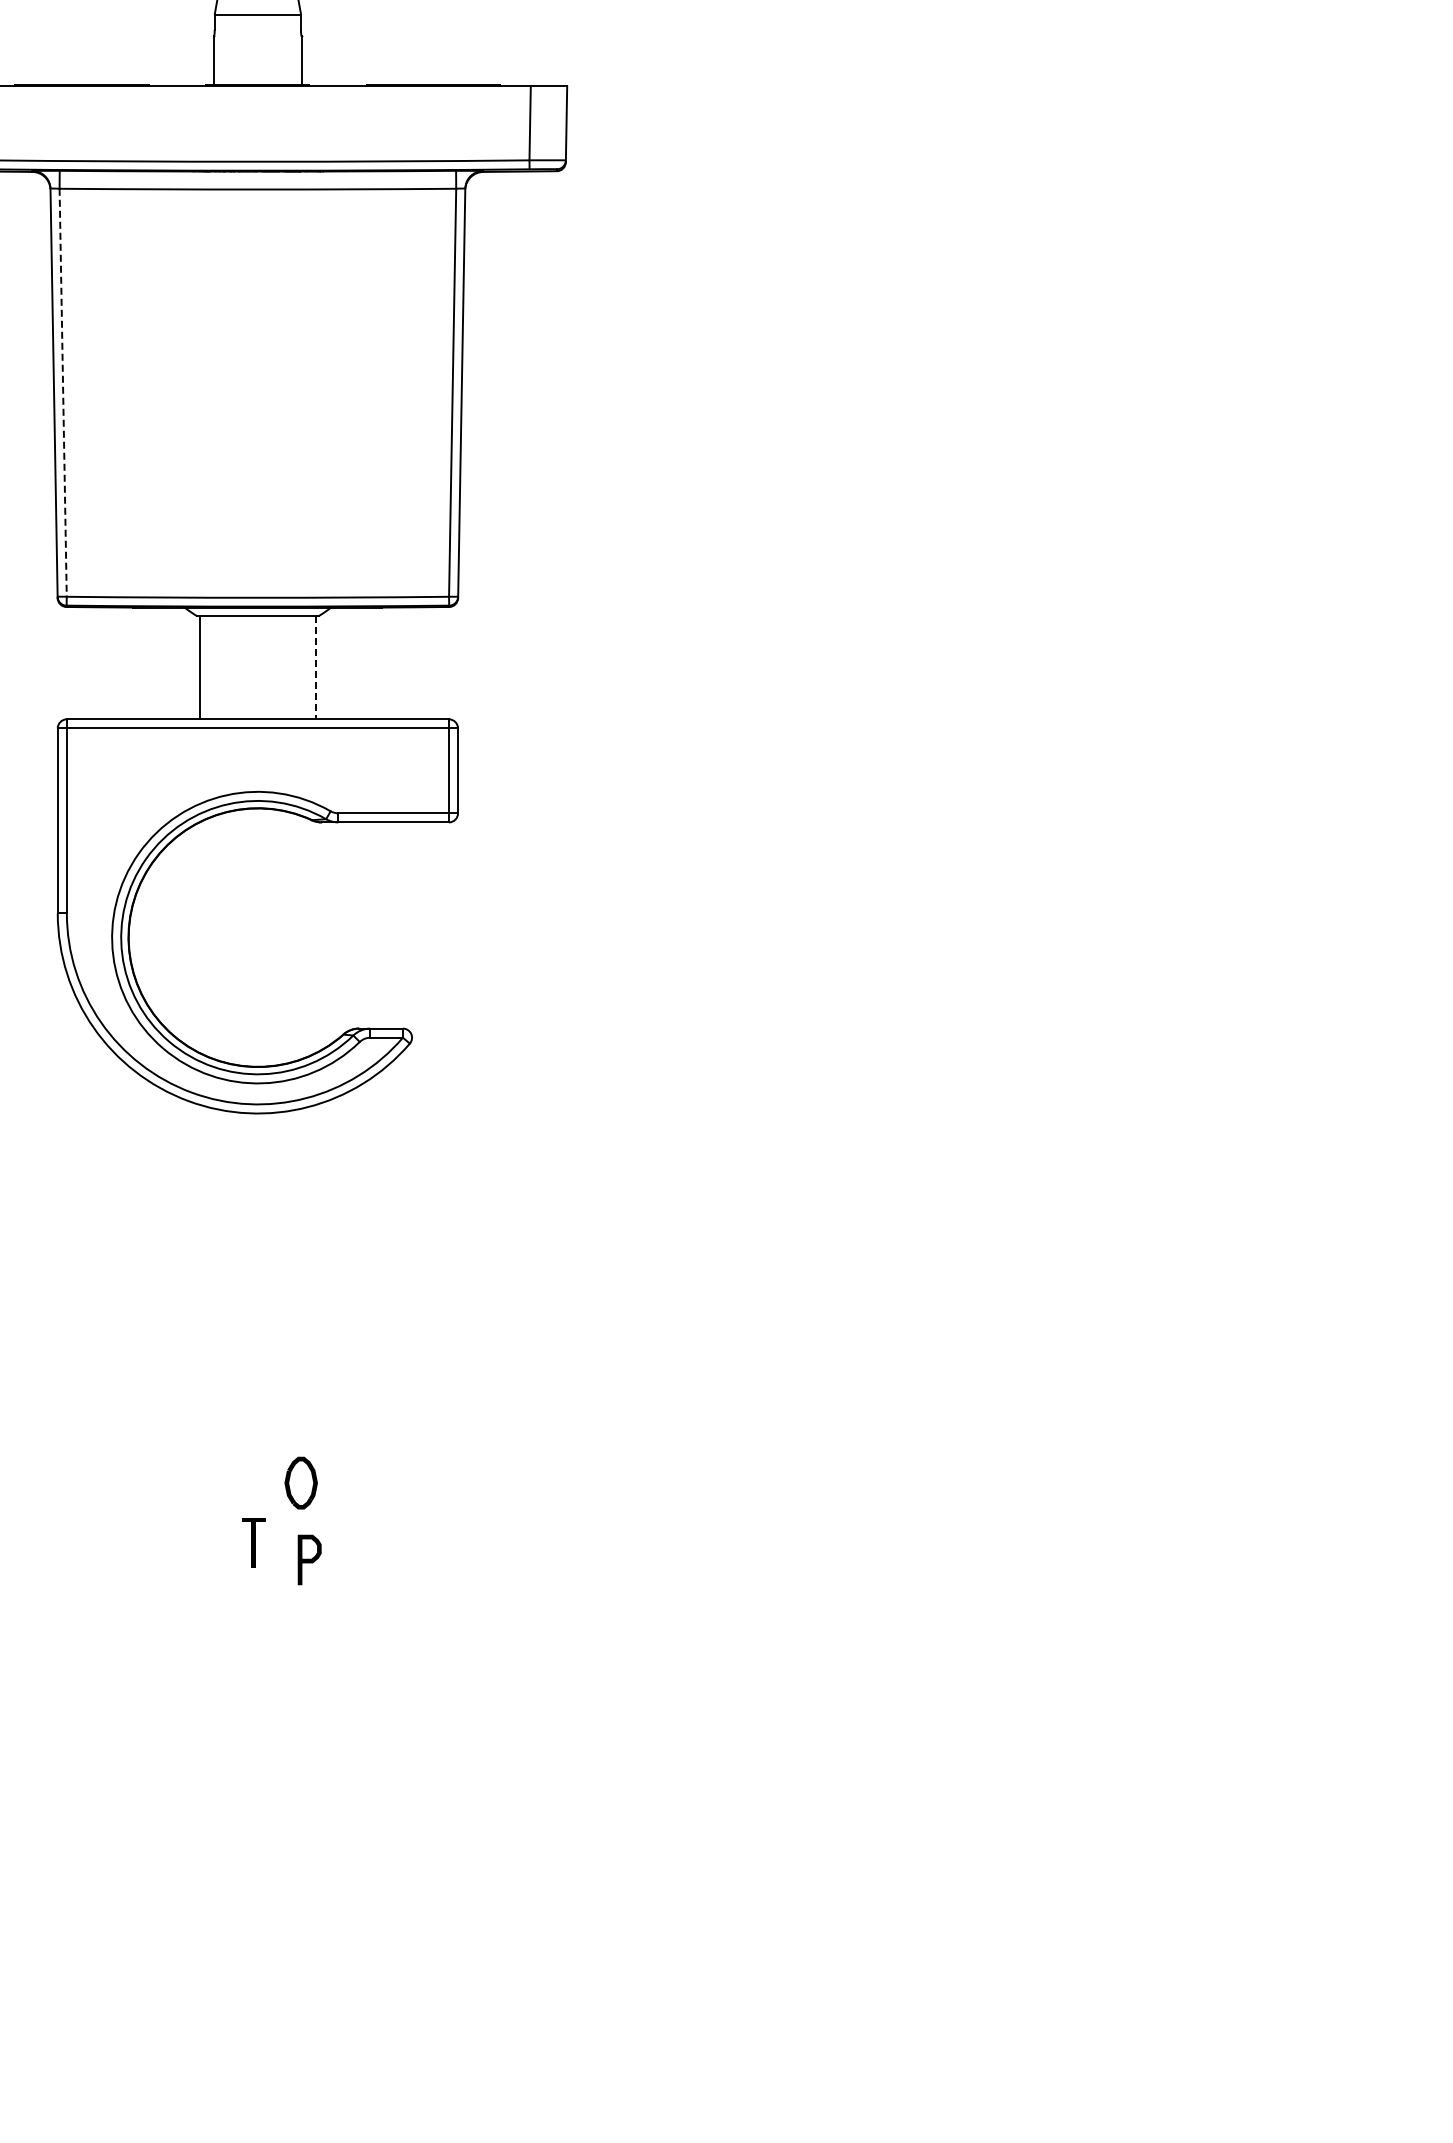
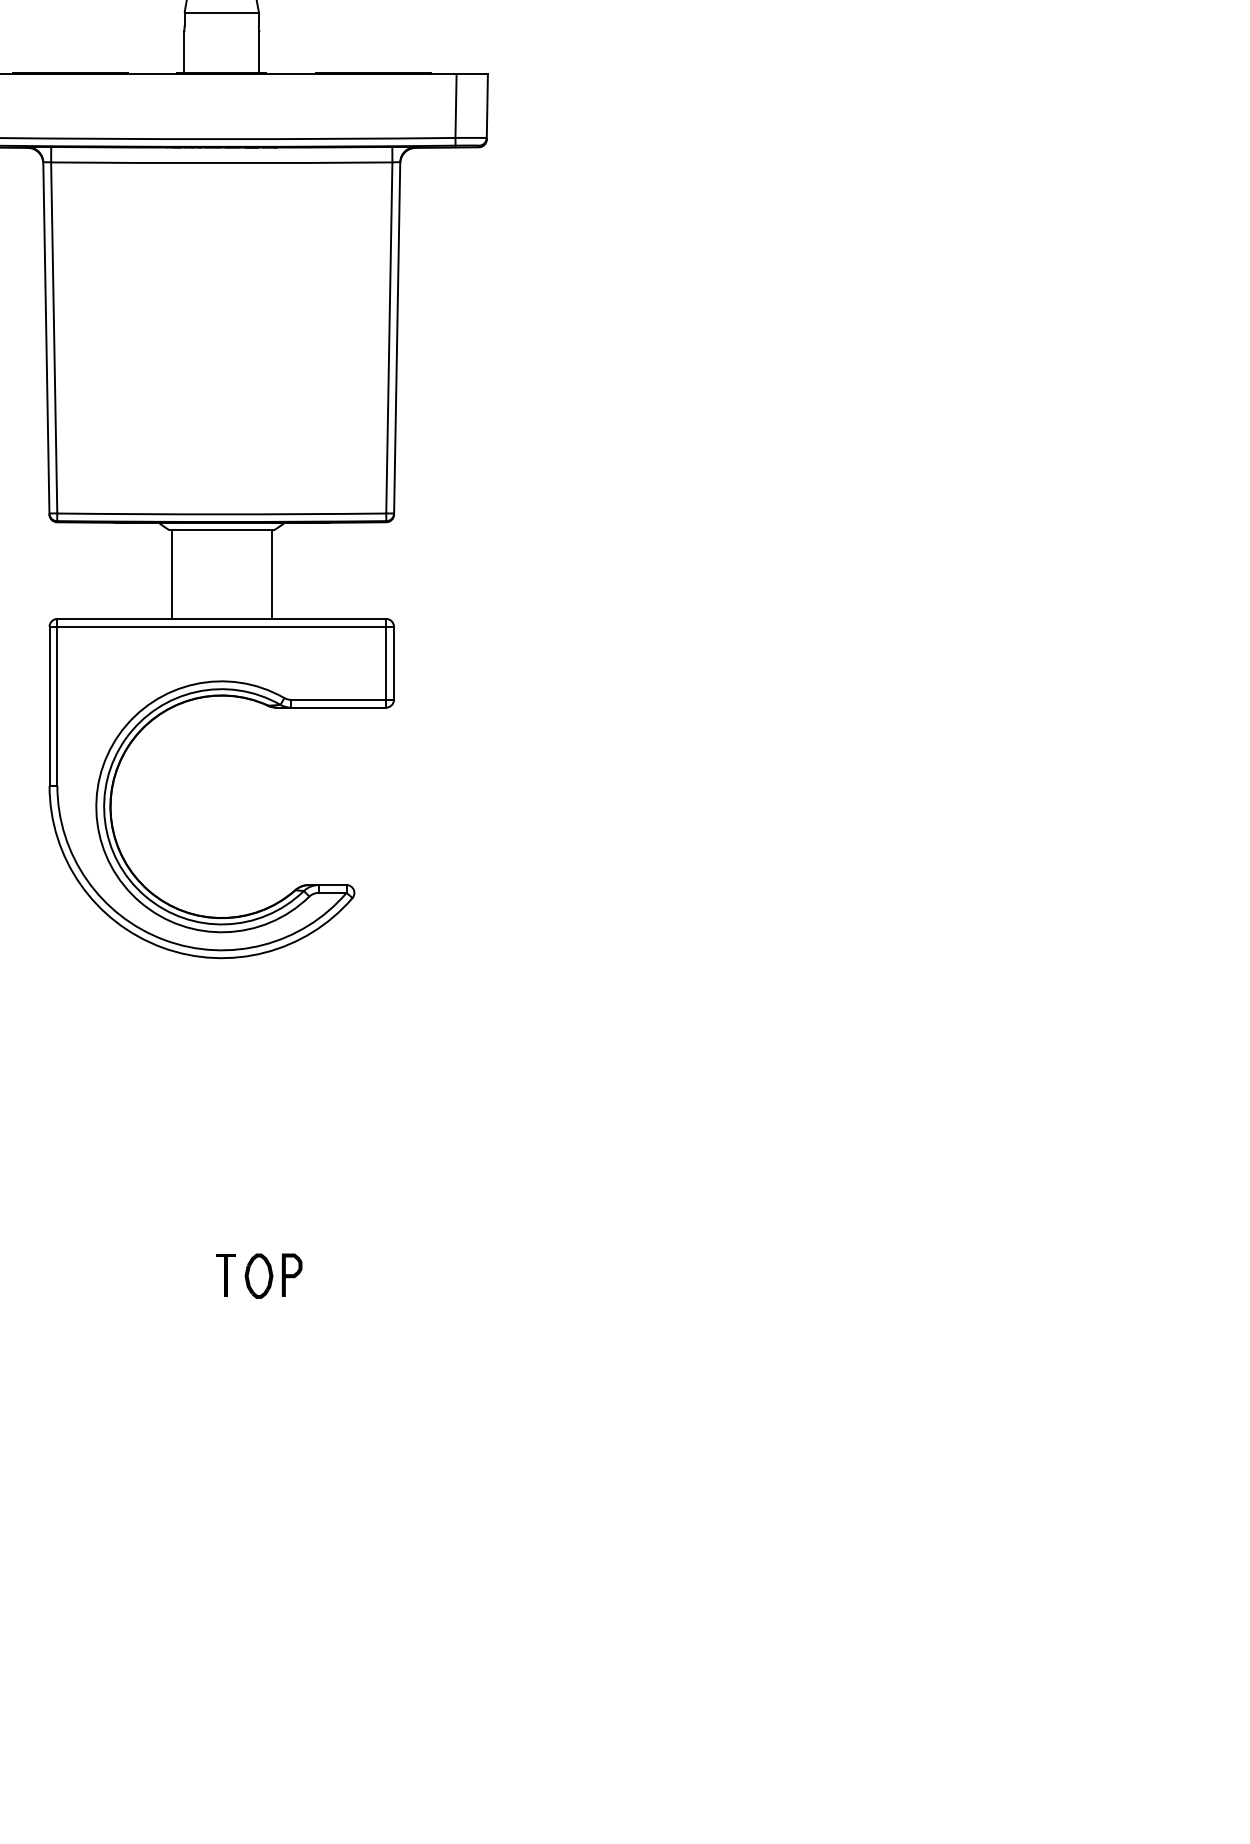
line: (63, 392) -> (54, 337), dashed -> solid
line: (316, 667) -> (272, 574), dashed -> solid
part: (253, 1542) -> (225, 1274), moved
curve: (309, 1559) -> (291, 1274), moved

